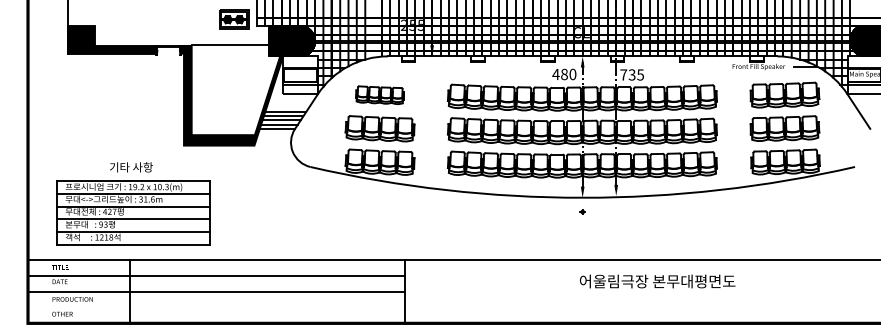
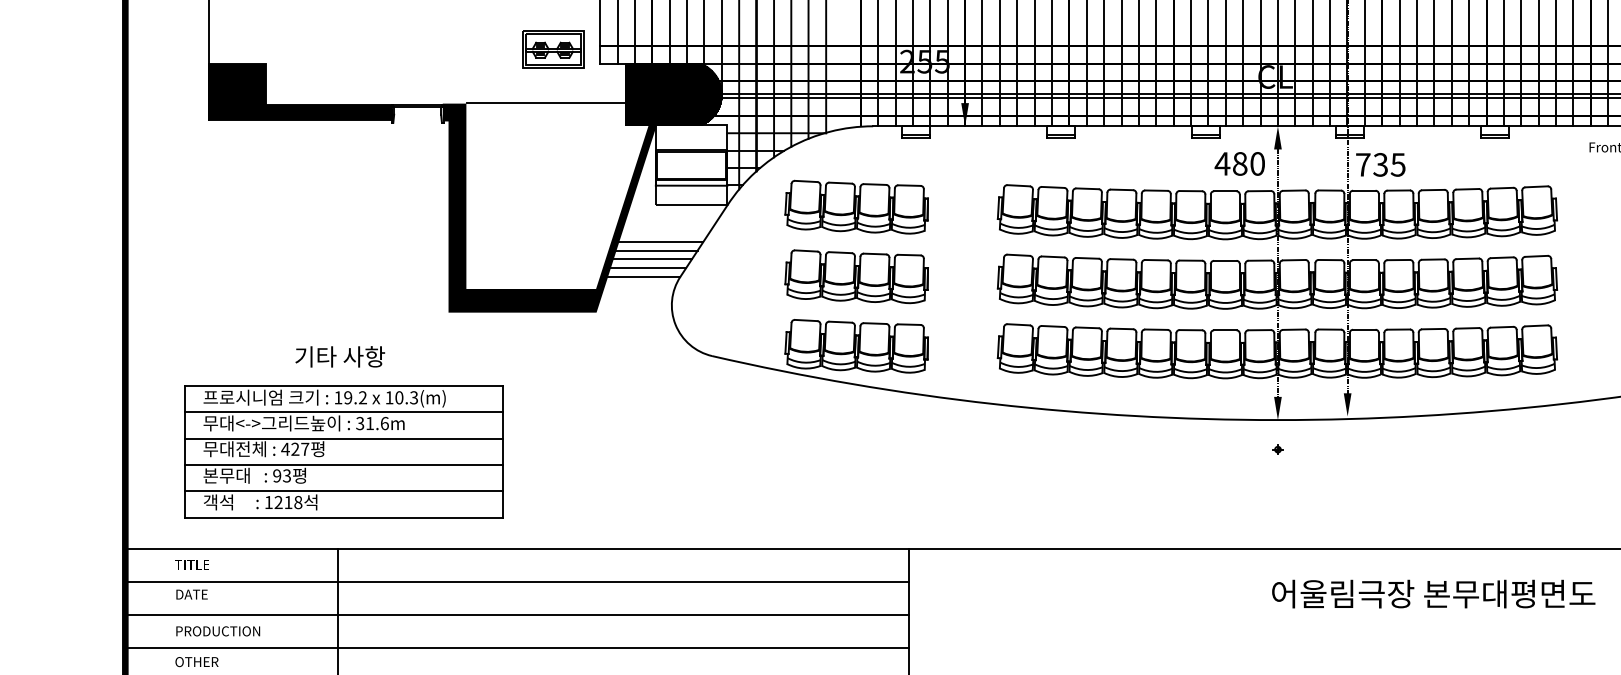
part: (379, 94) -> (855, 205), size x1.43
line: (216, 307) -> (517, 648), added

